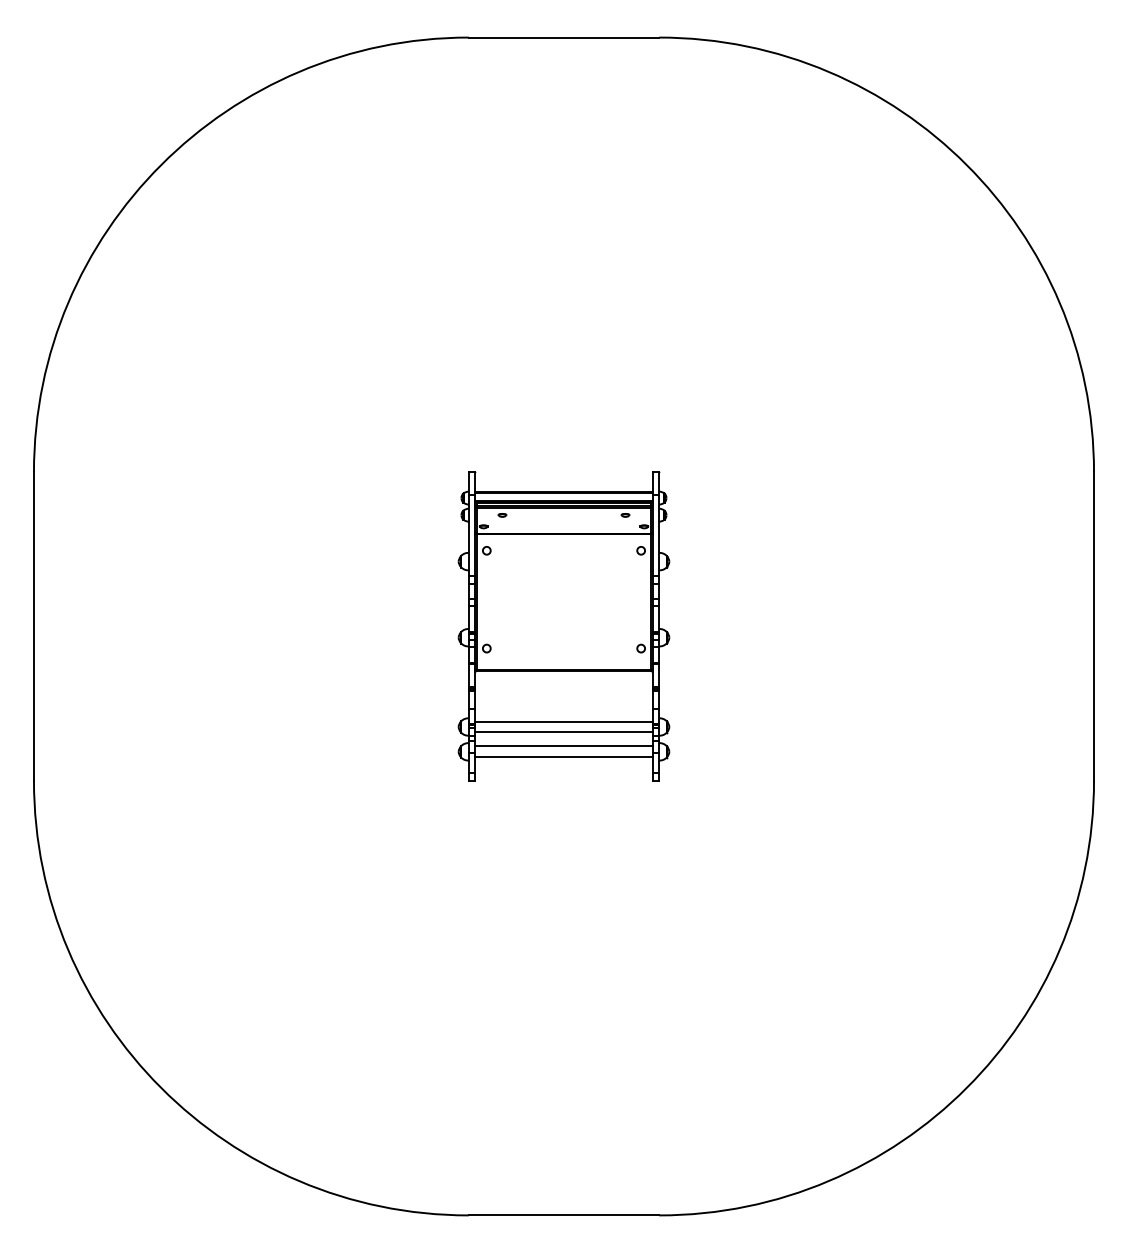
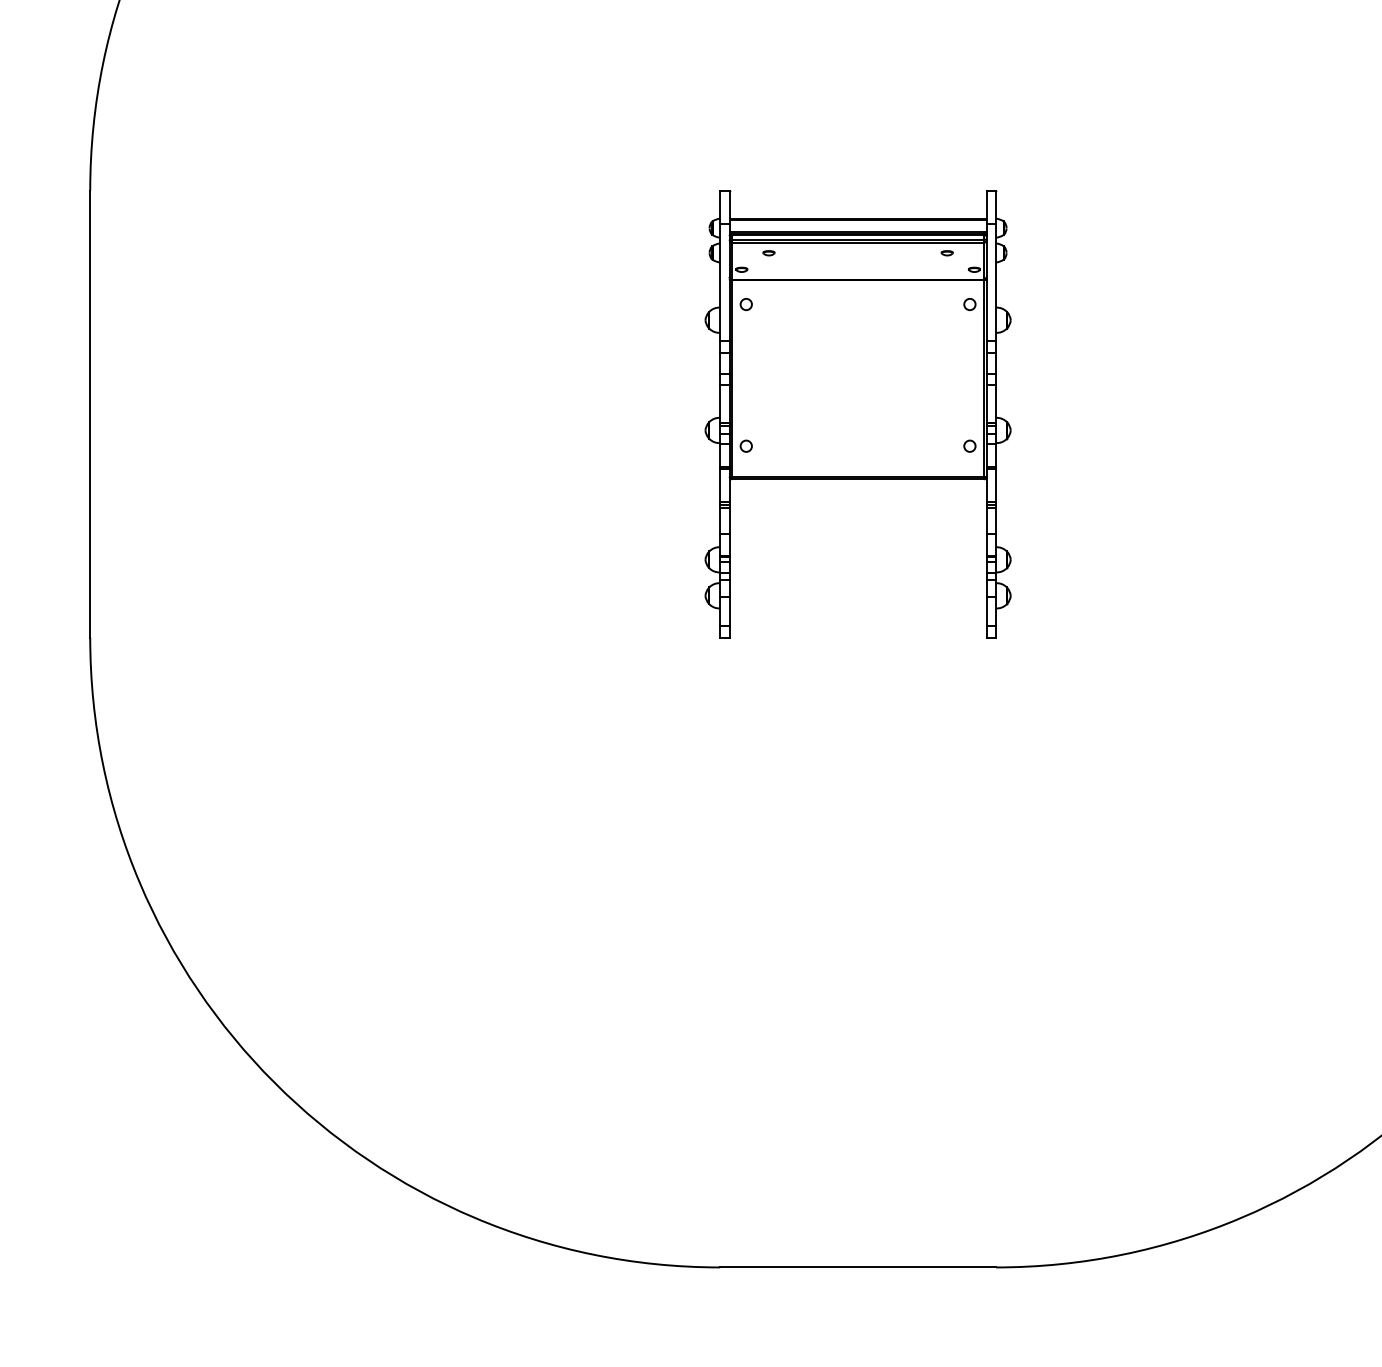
line: (563, 721) -> (857, 551), removed
line: (563, 732) -> (857, 567), removed
line: (563, 746) -> (857, 588), removed
line: (563, 757) -> (857, 604), removed

